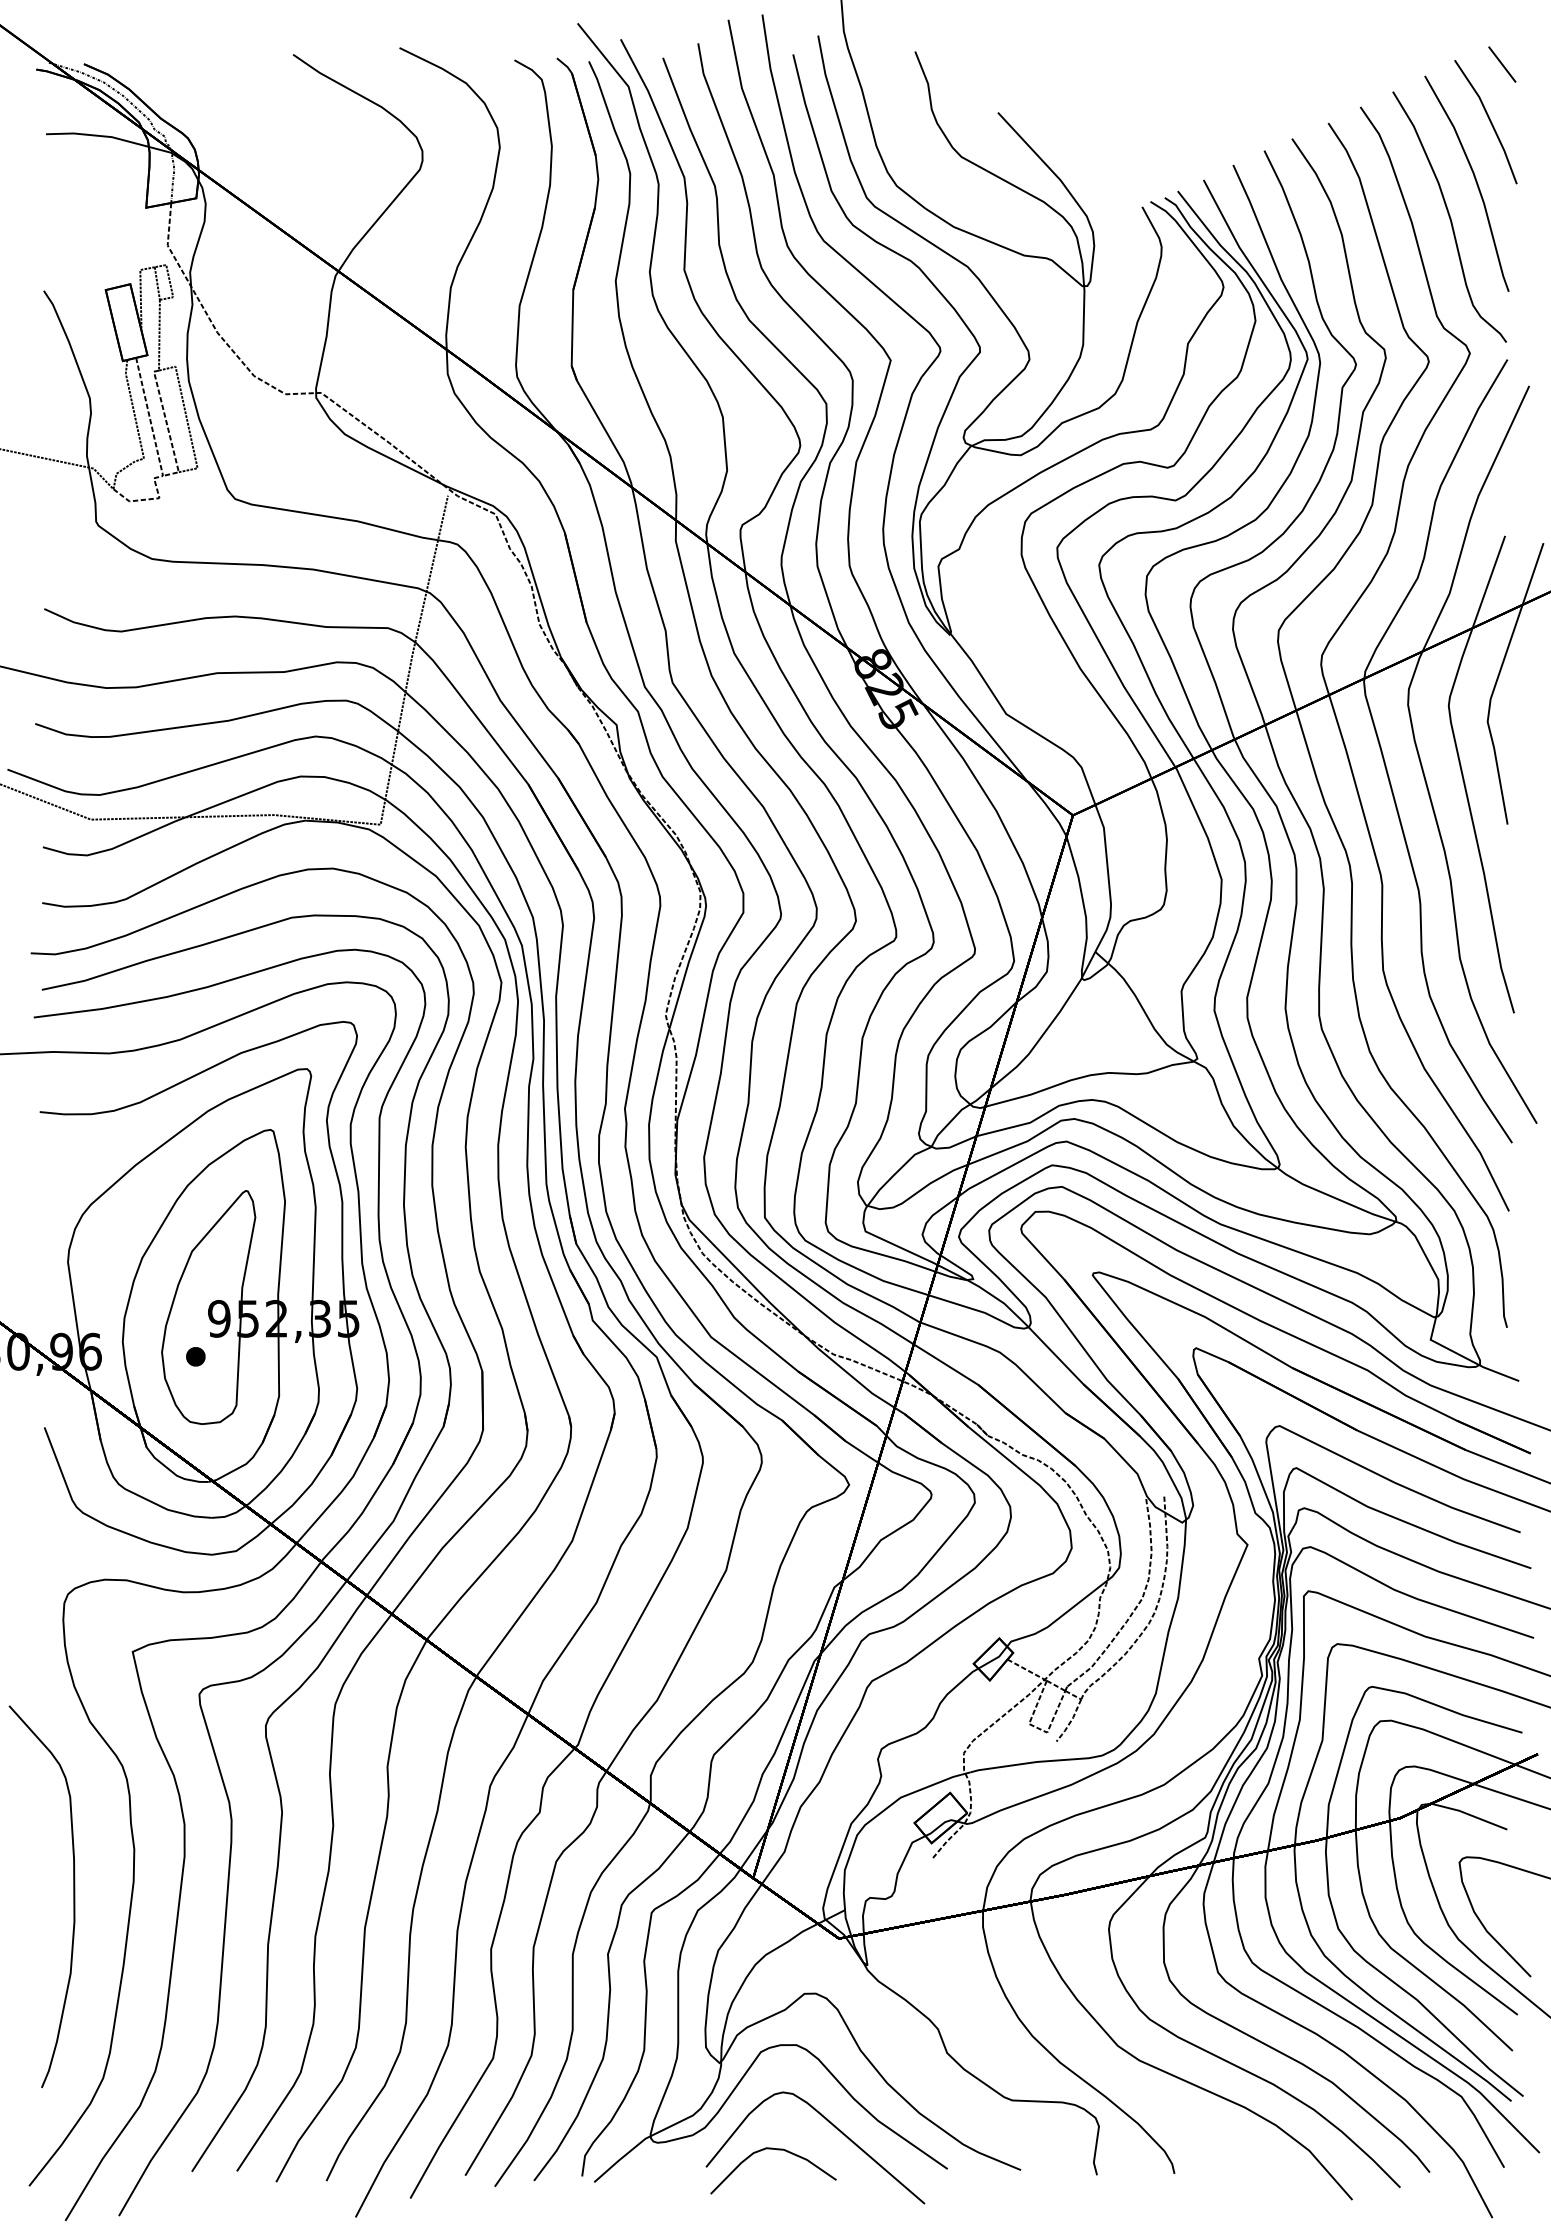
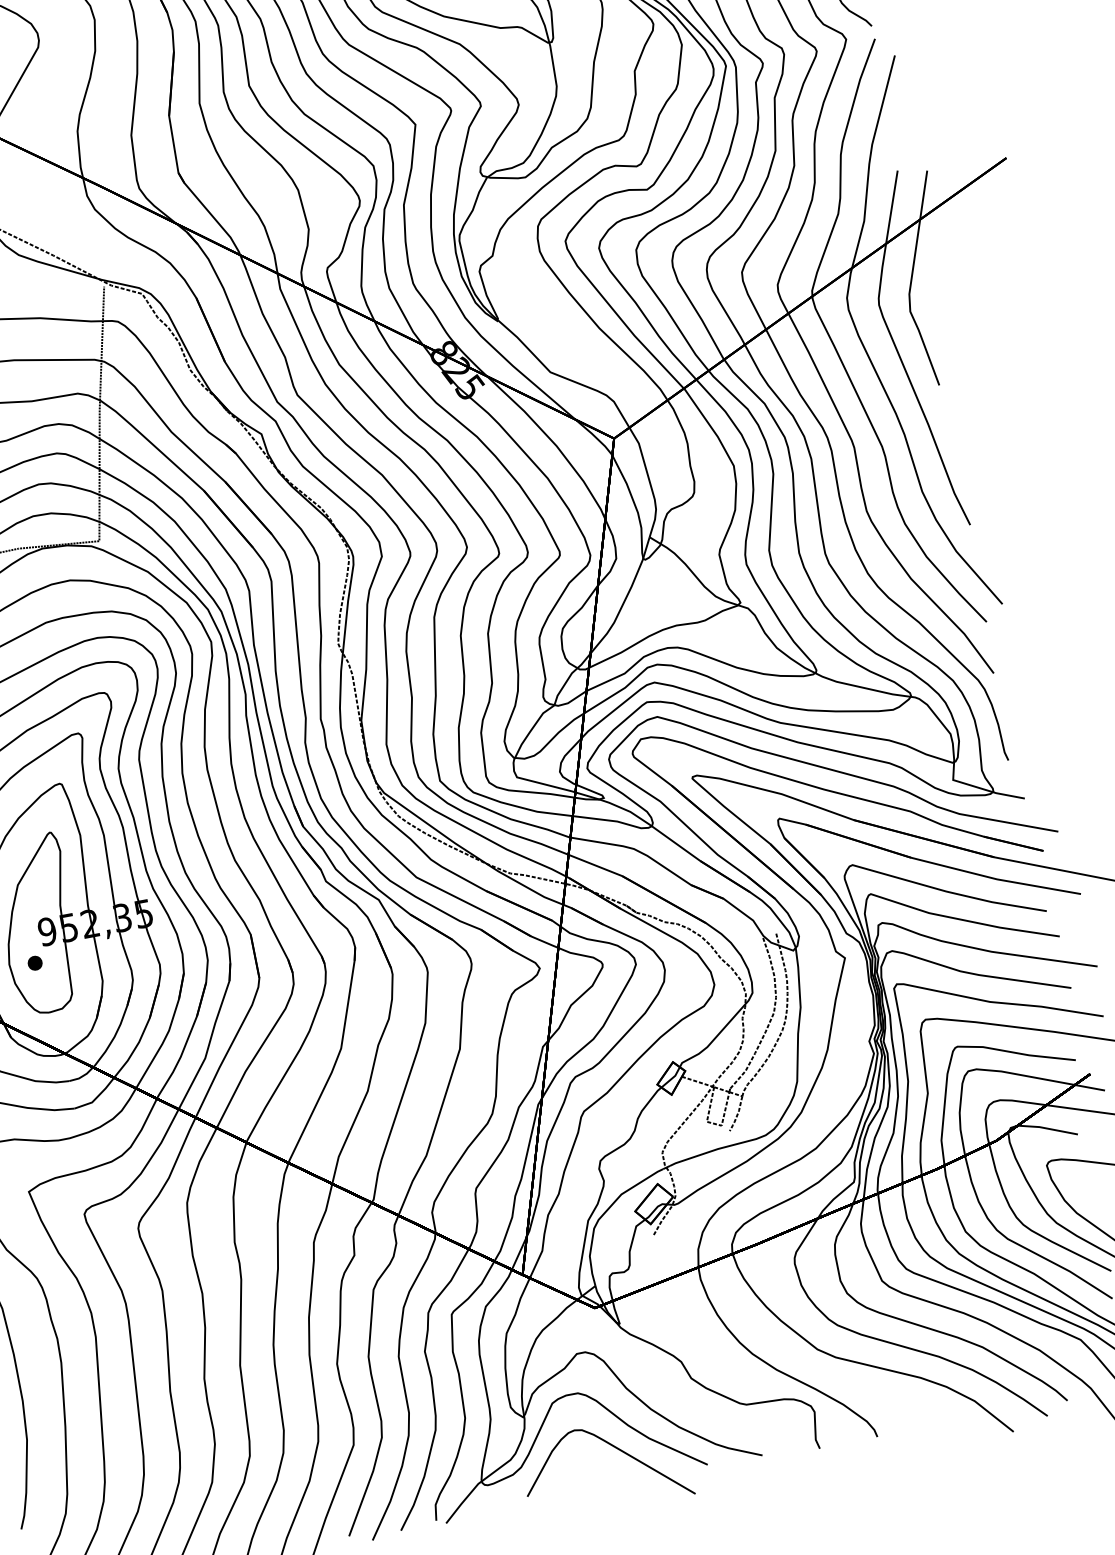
curve: (777, 2150) -> (578, 1474), removed

